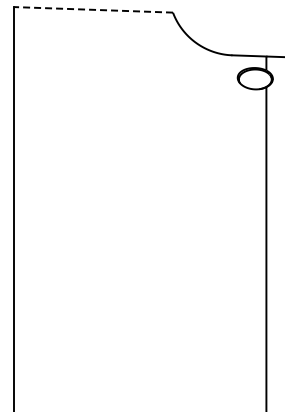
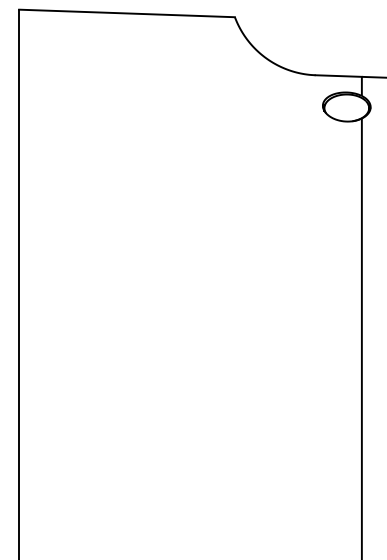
line: (93, 9) -> (126, 12), dashed -> solid

